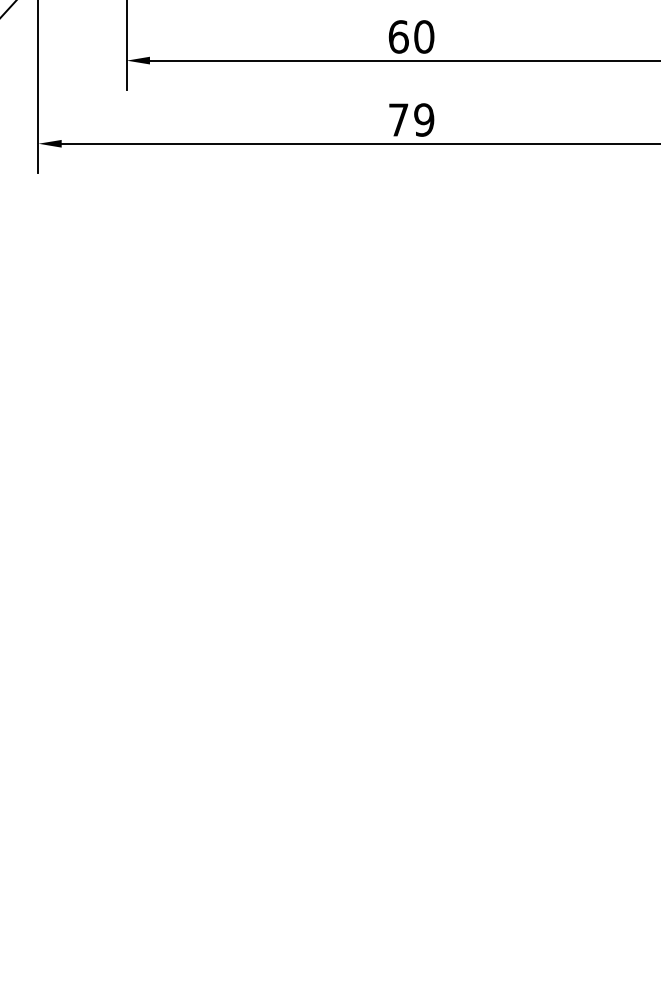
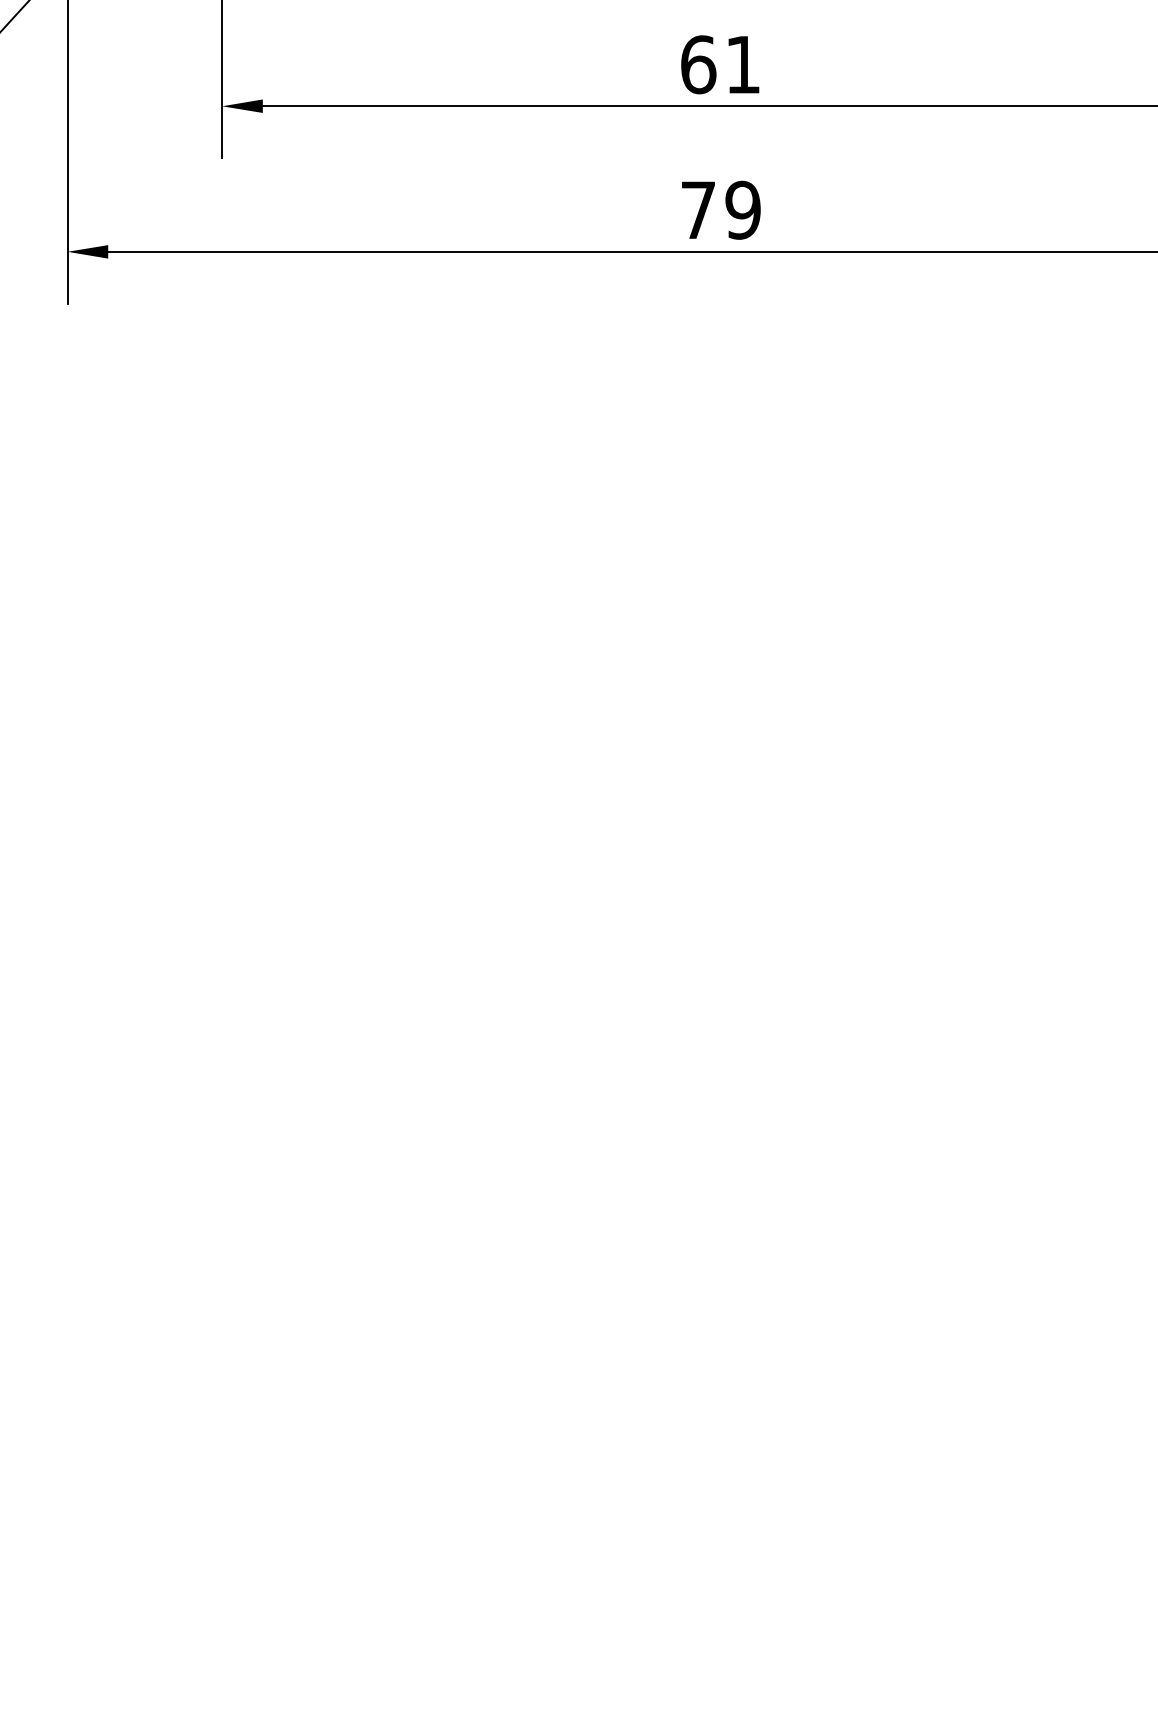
text: (424, 36) -> (743, 63), 60 -> 61

